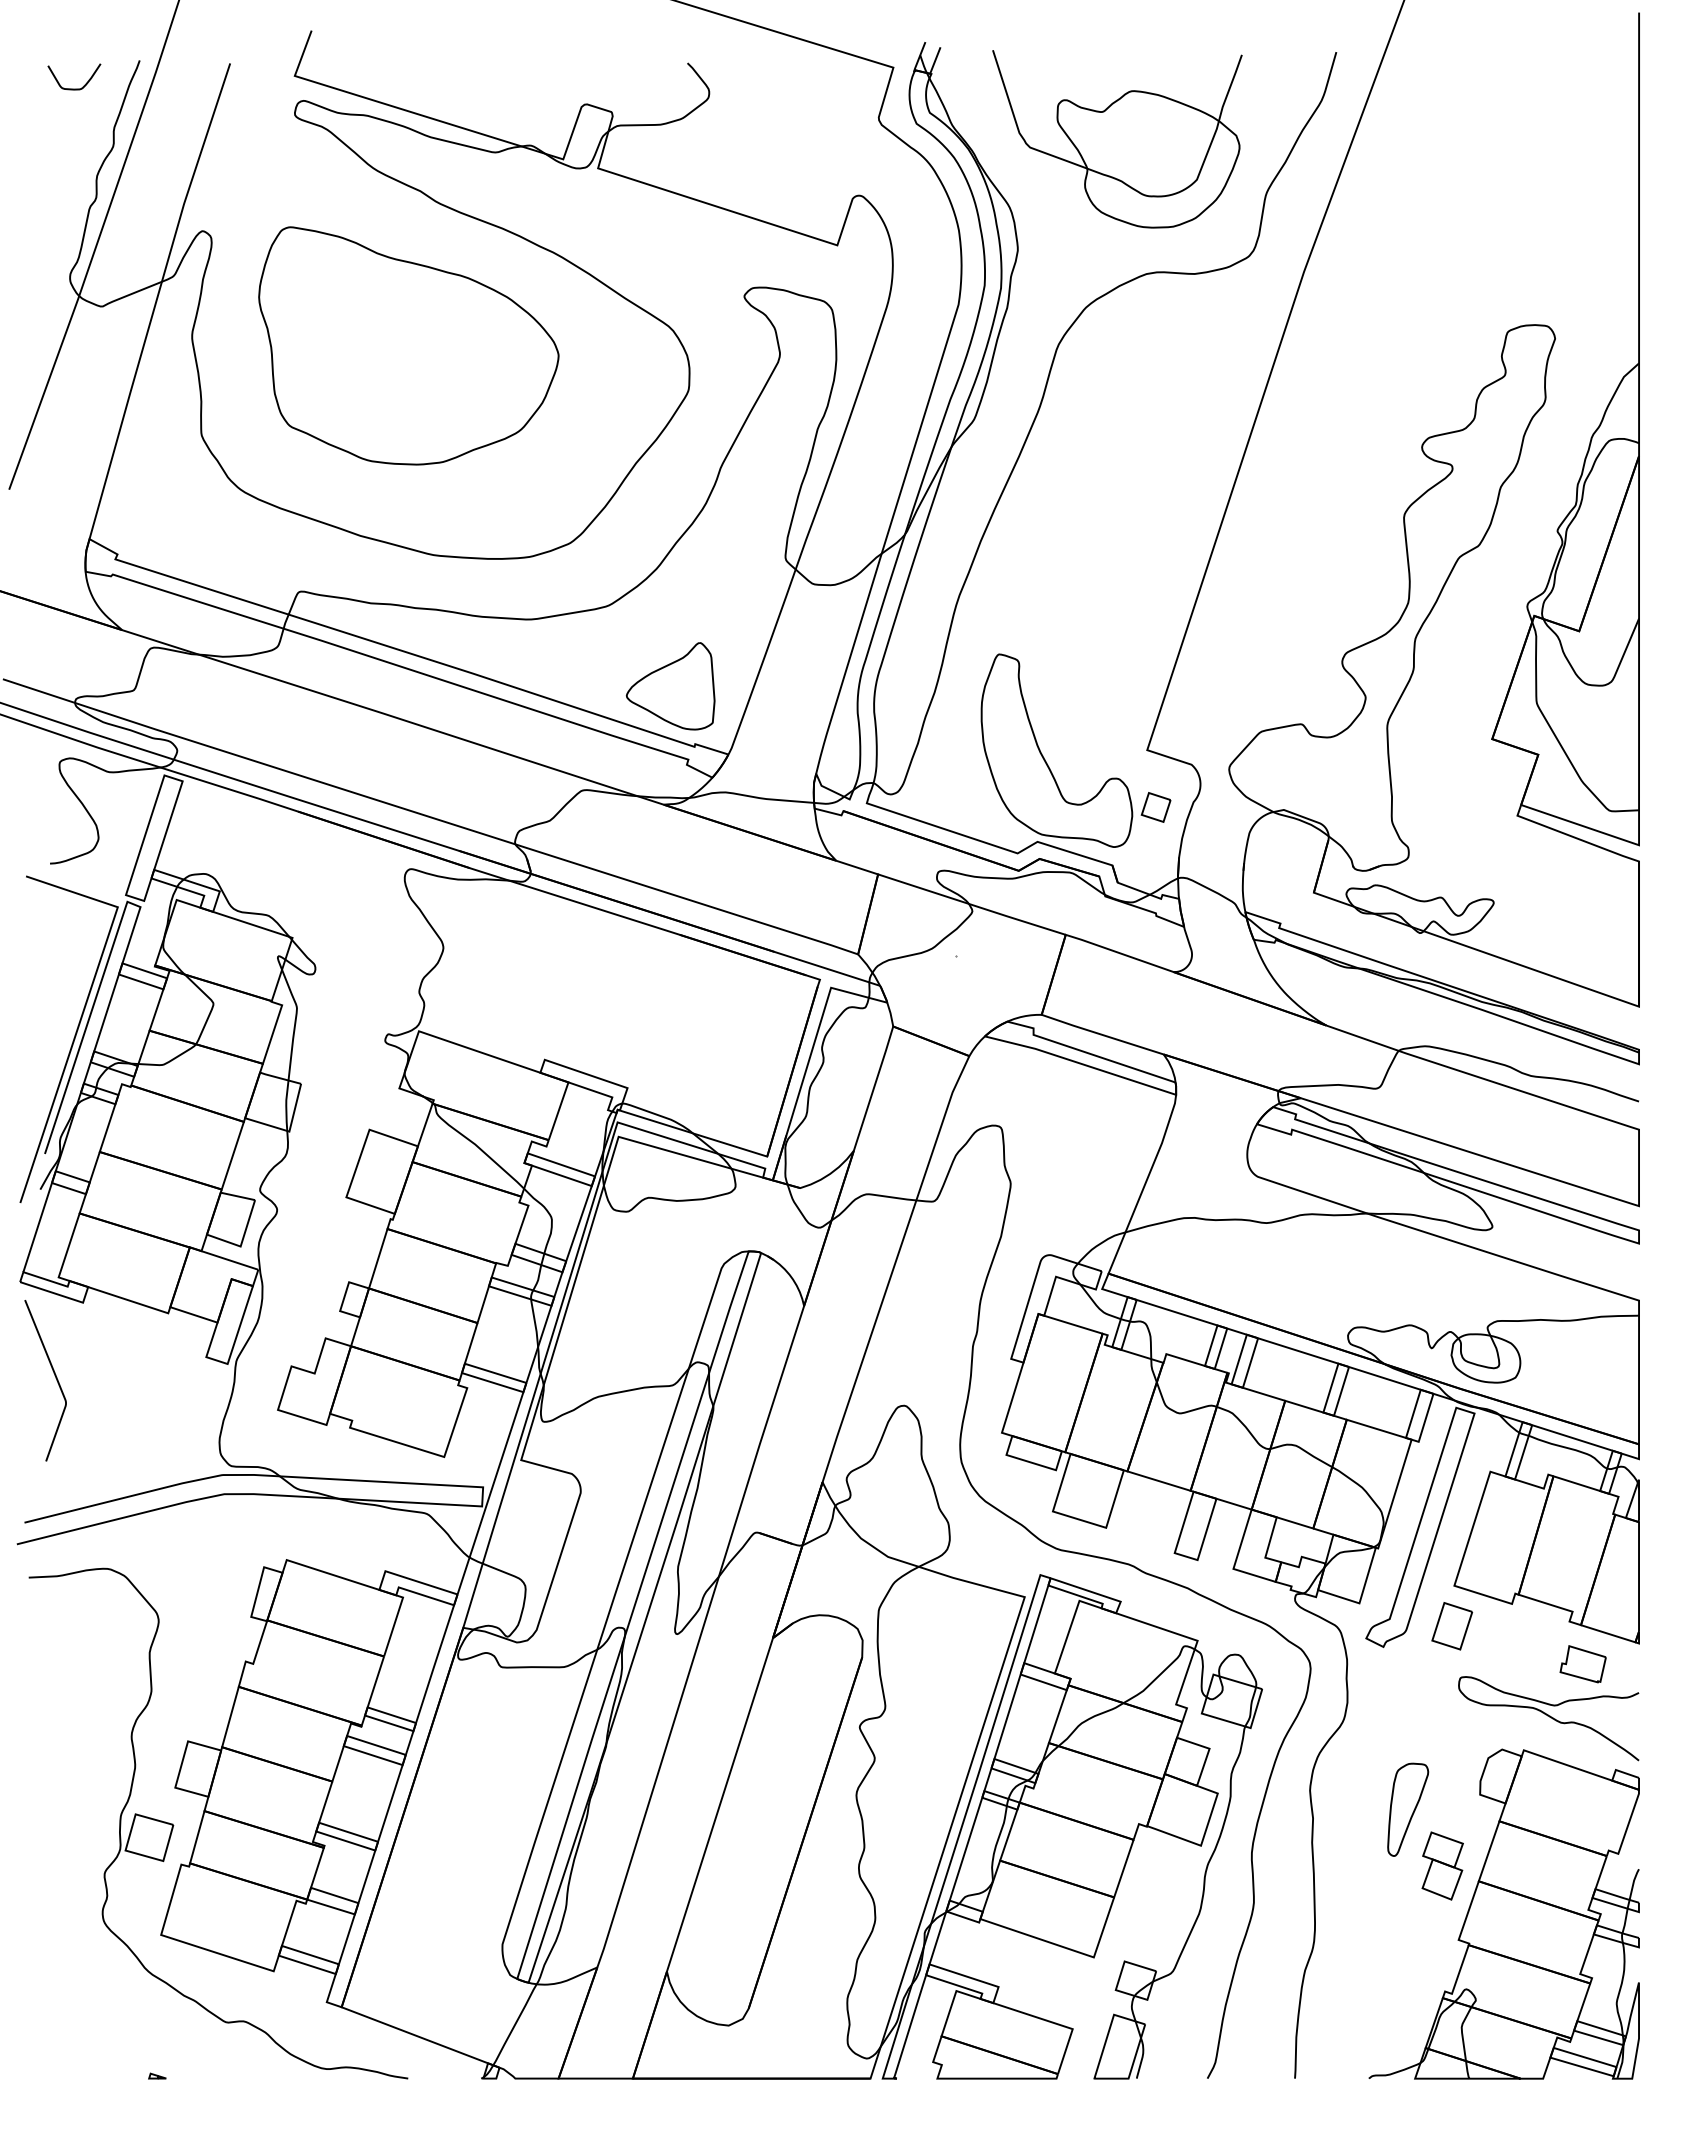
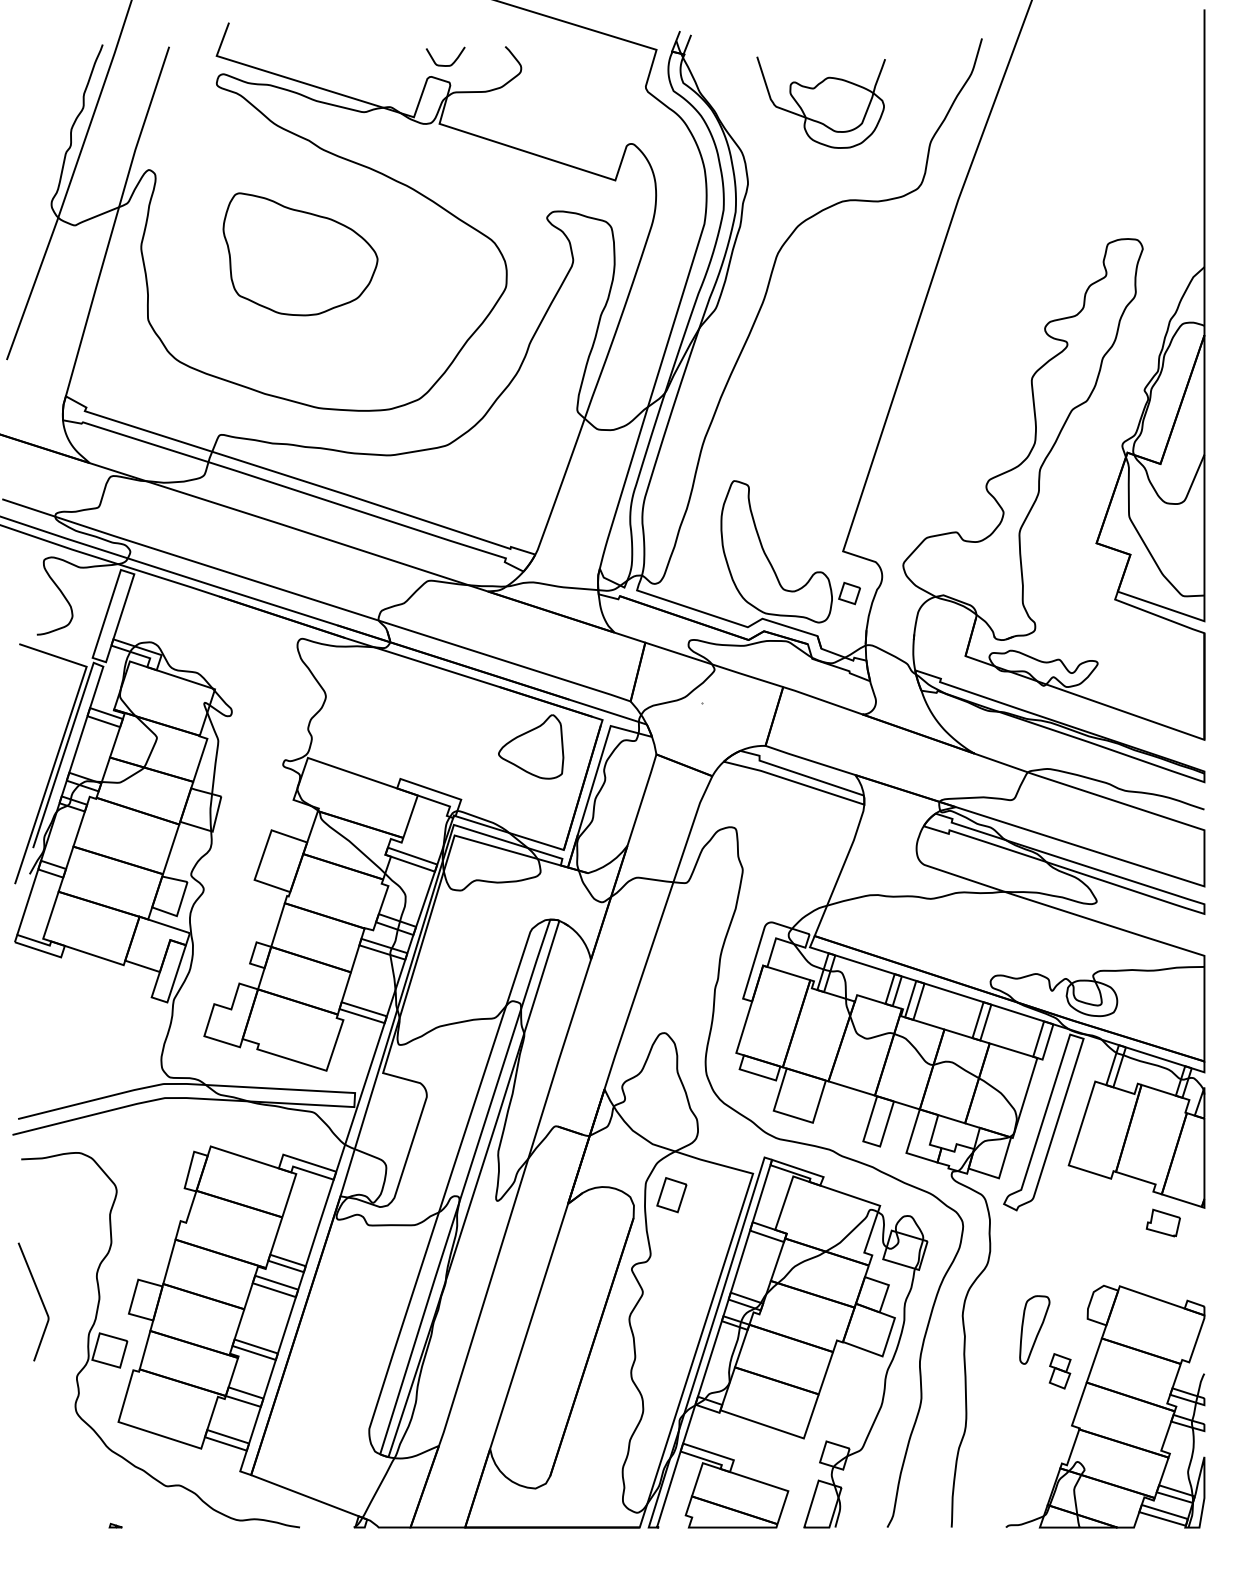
curve: (74, 88) -> (445, 65), moved
part: (1117, 139) -> (821, 102), size x0.7
part: (408, 345) -> (300, 254), size x0.7
part: (670, 686) -> (530, 747), moved
curve: (55, 1378) -> (40, 1300), moved
part: (1452, 1626) -> (672, 1195), moved
curve: (1549, 1717) -> (1138, 1262), removed
part: (1442, 1865) -> (1060, 1370), size x0.7

